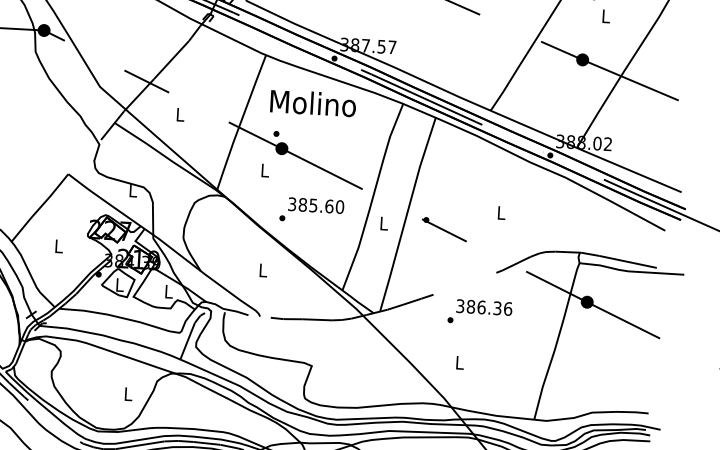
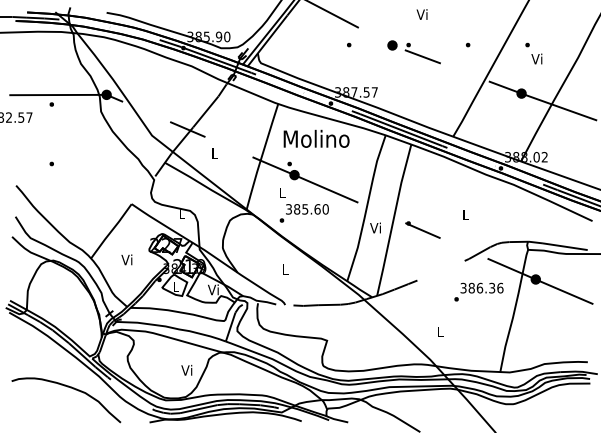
text: (604, 15) -> (536, 58), L -> Vi
text: (310, 210) -> (303, 213), moved
text: (383, 222) -> (375, 227), L -> Vi
text: (57, 245) -> (126, 259), L -> Vi
text: (168, 291) -> (213, 289), L -> Vi
text: (479, 311) -> (478, 291), moved
text: (127, 392) -> (186, 369), L -> Vi

